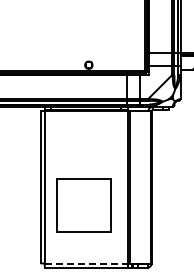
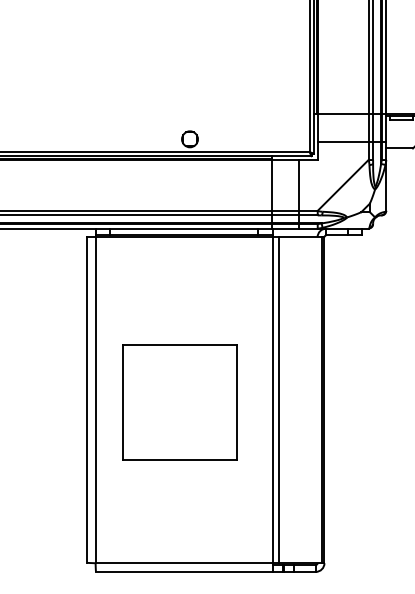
part: (83, 205) -> (178, 402), moved
line: (86, 263) -> (185, 563), dashed -> solid

